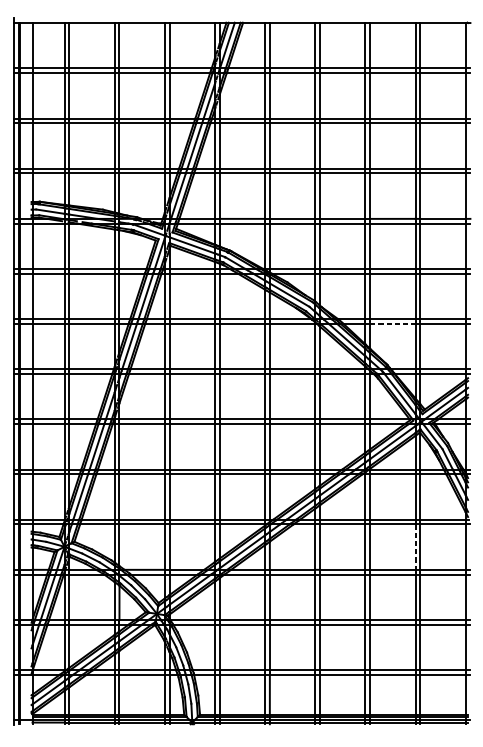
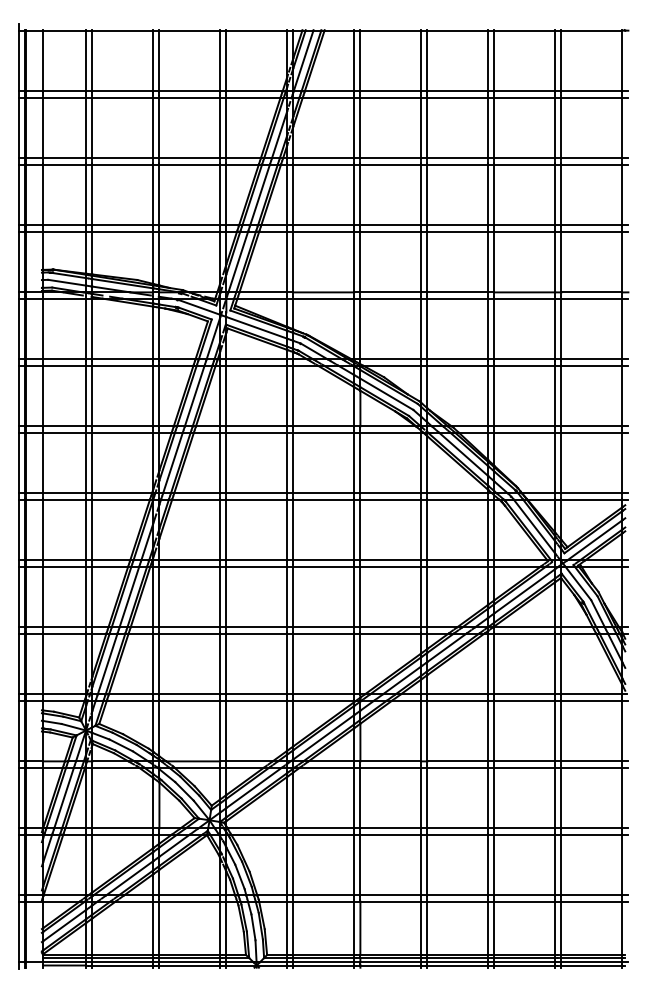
line: (393, 323) -> (525, 432), dashed -> solid
line: (415, 547) -> (555, 731), dashed -> solid

